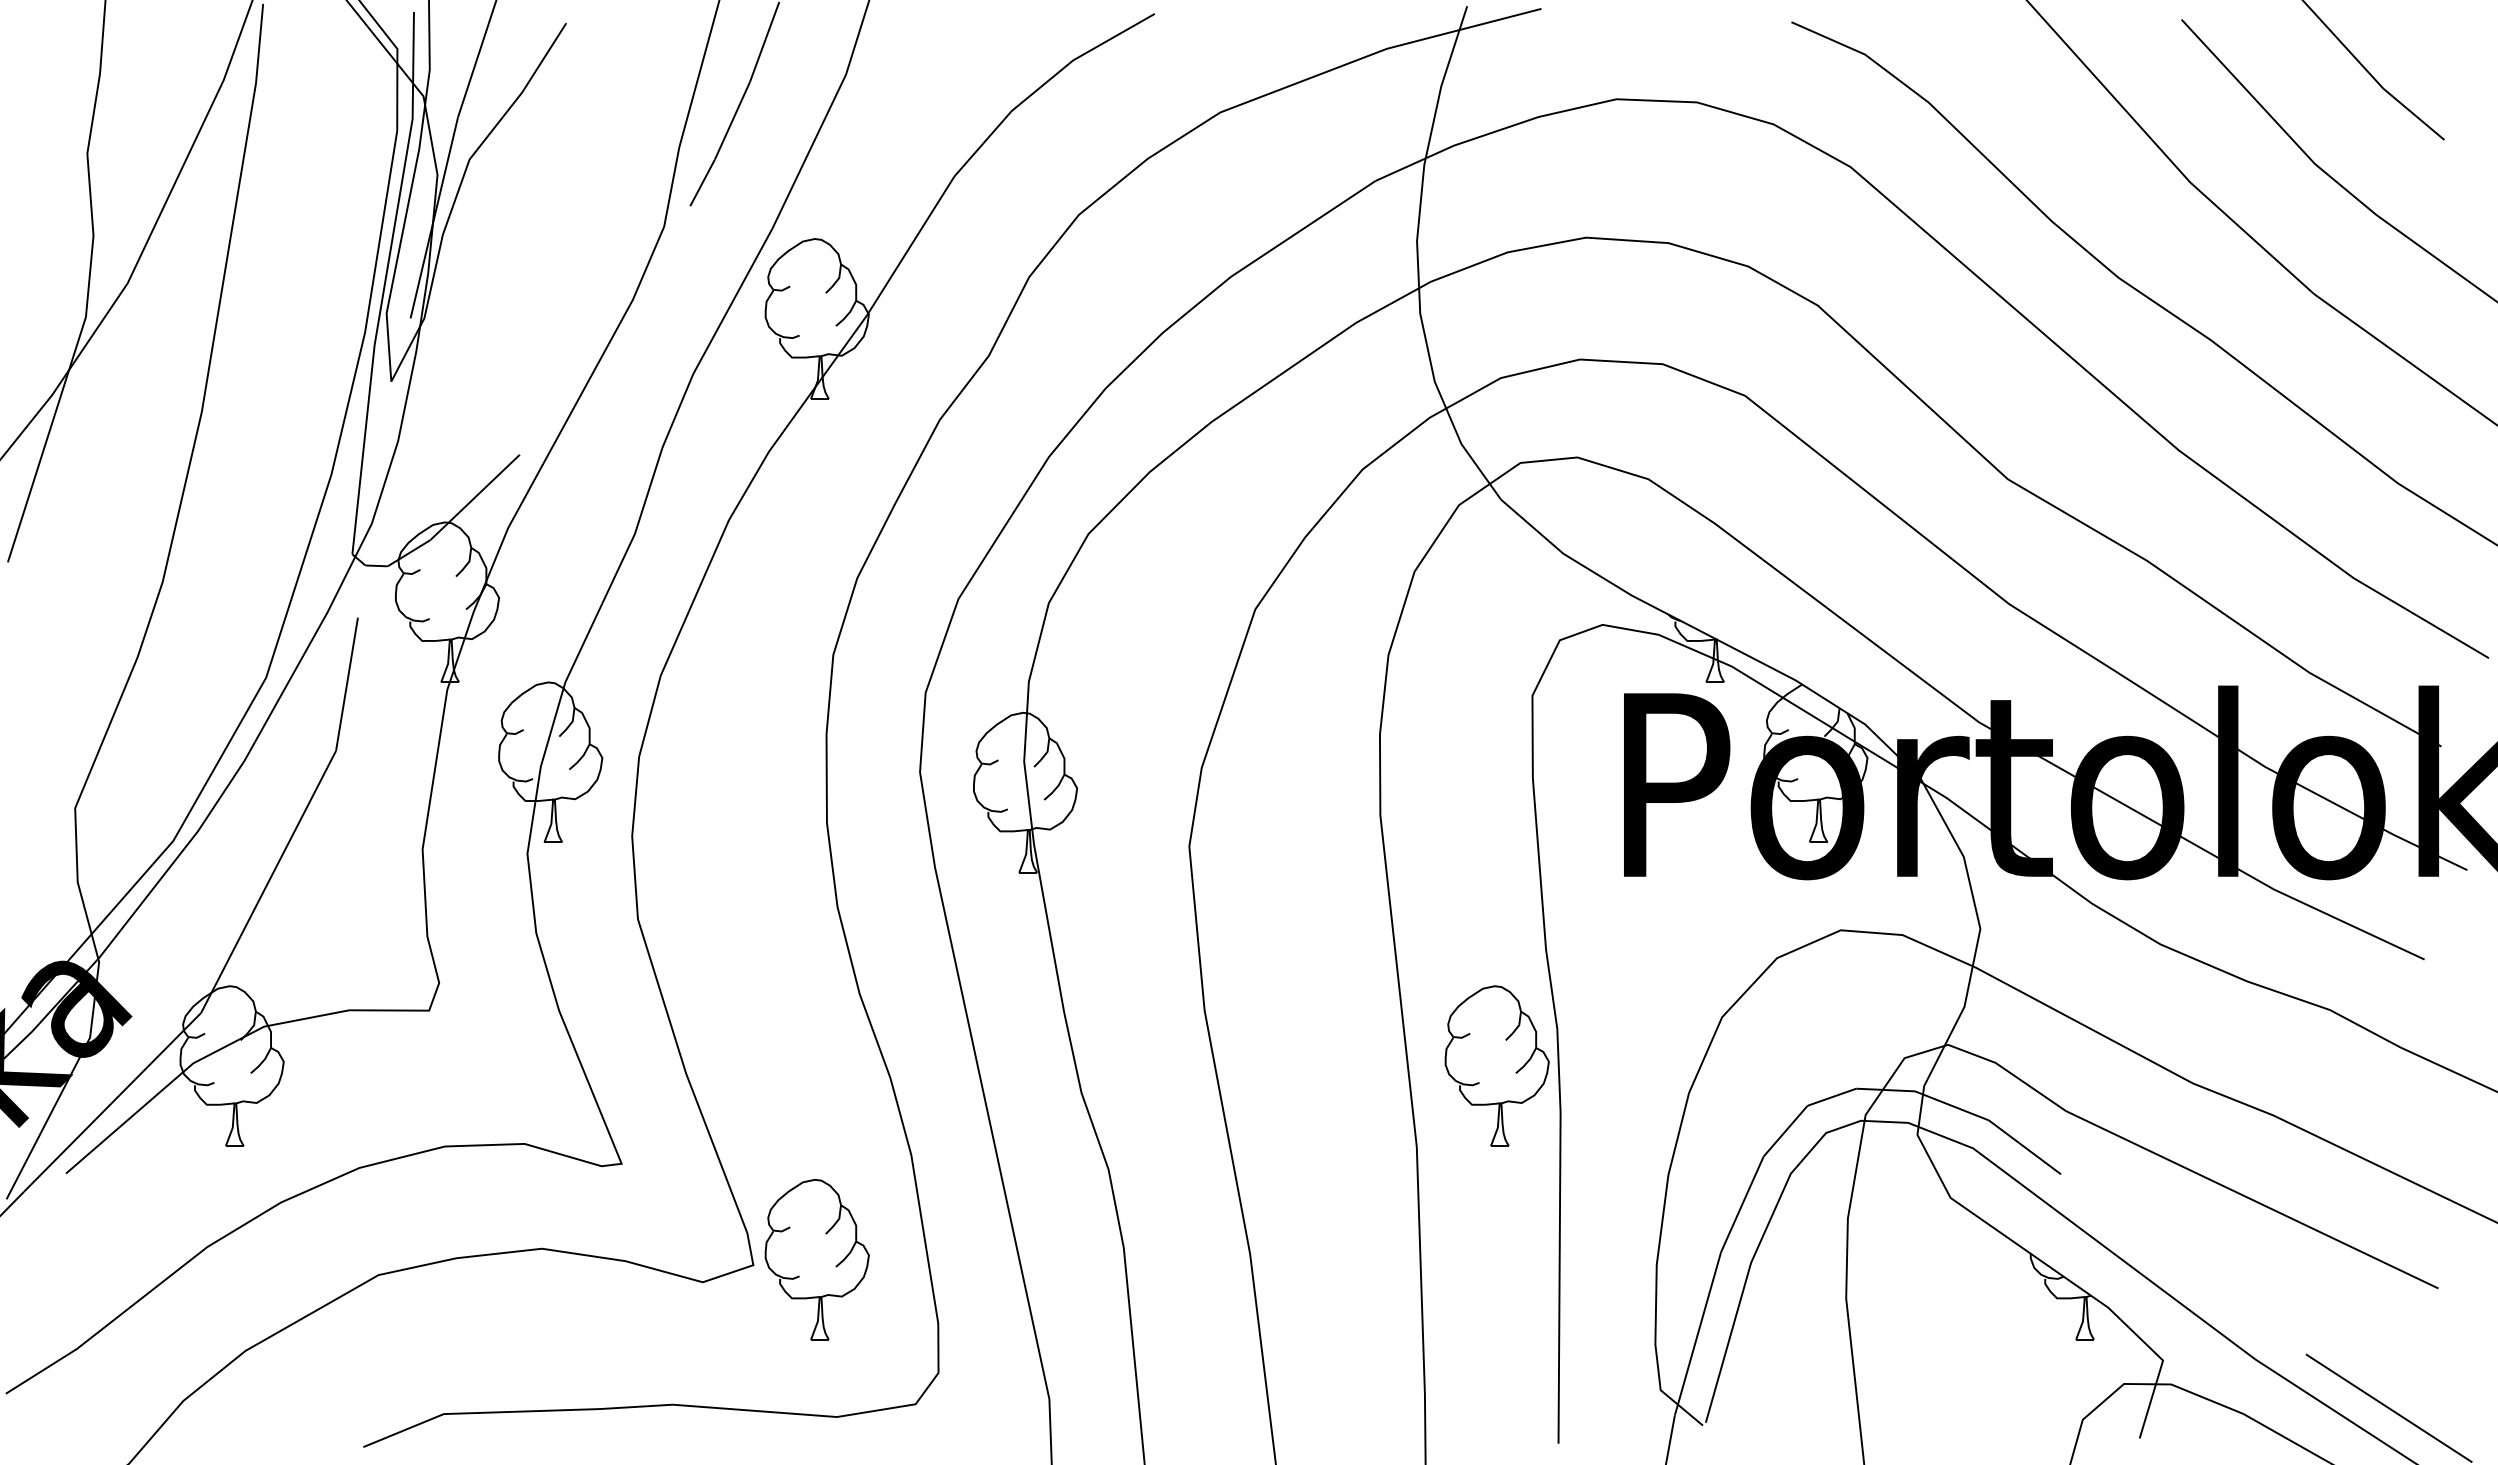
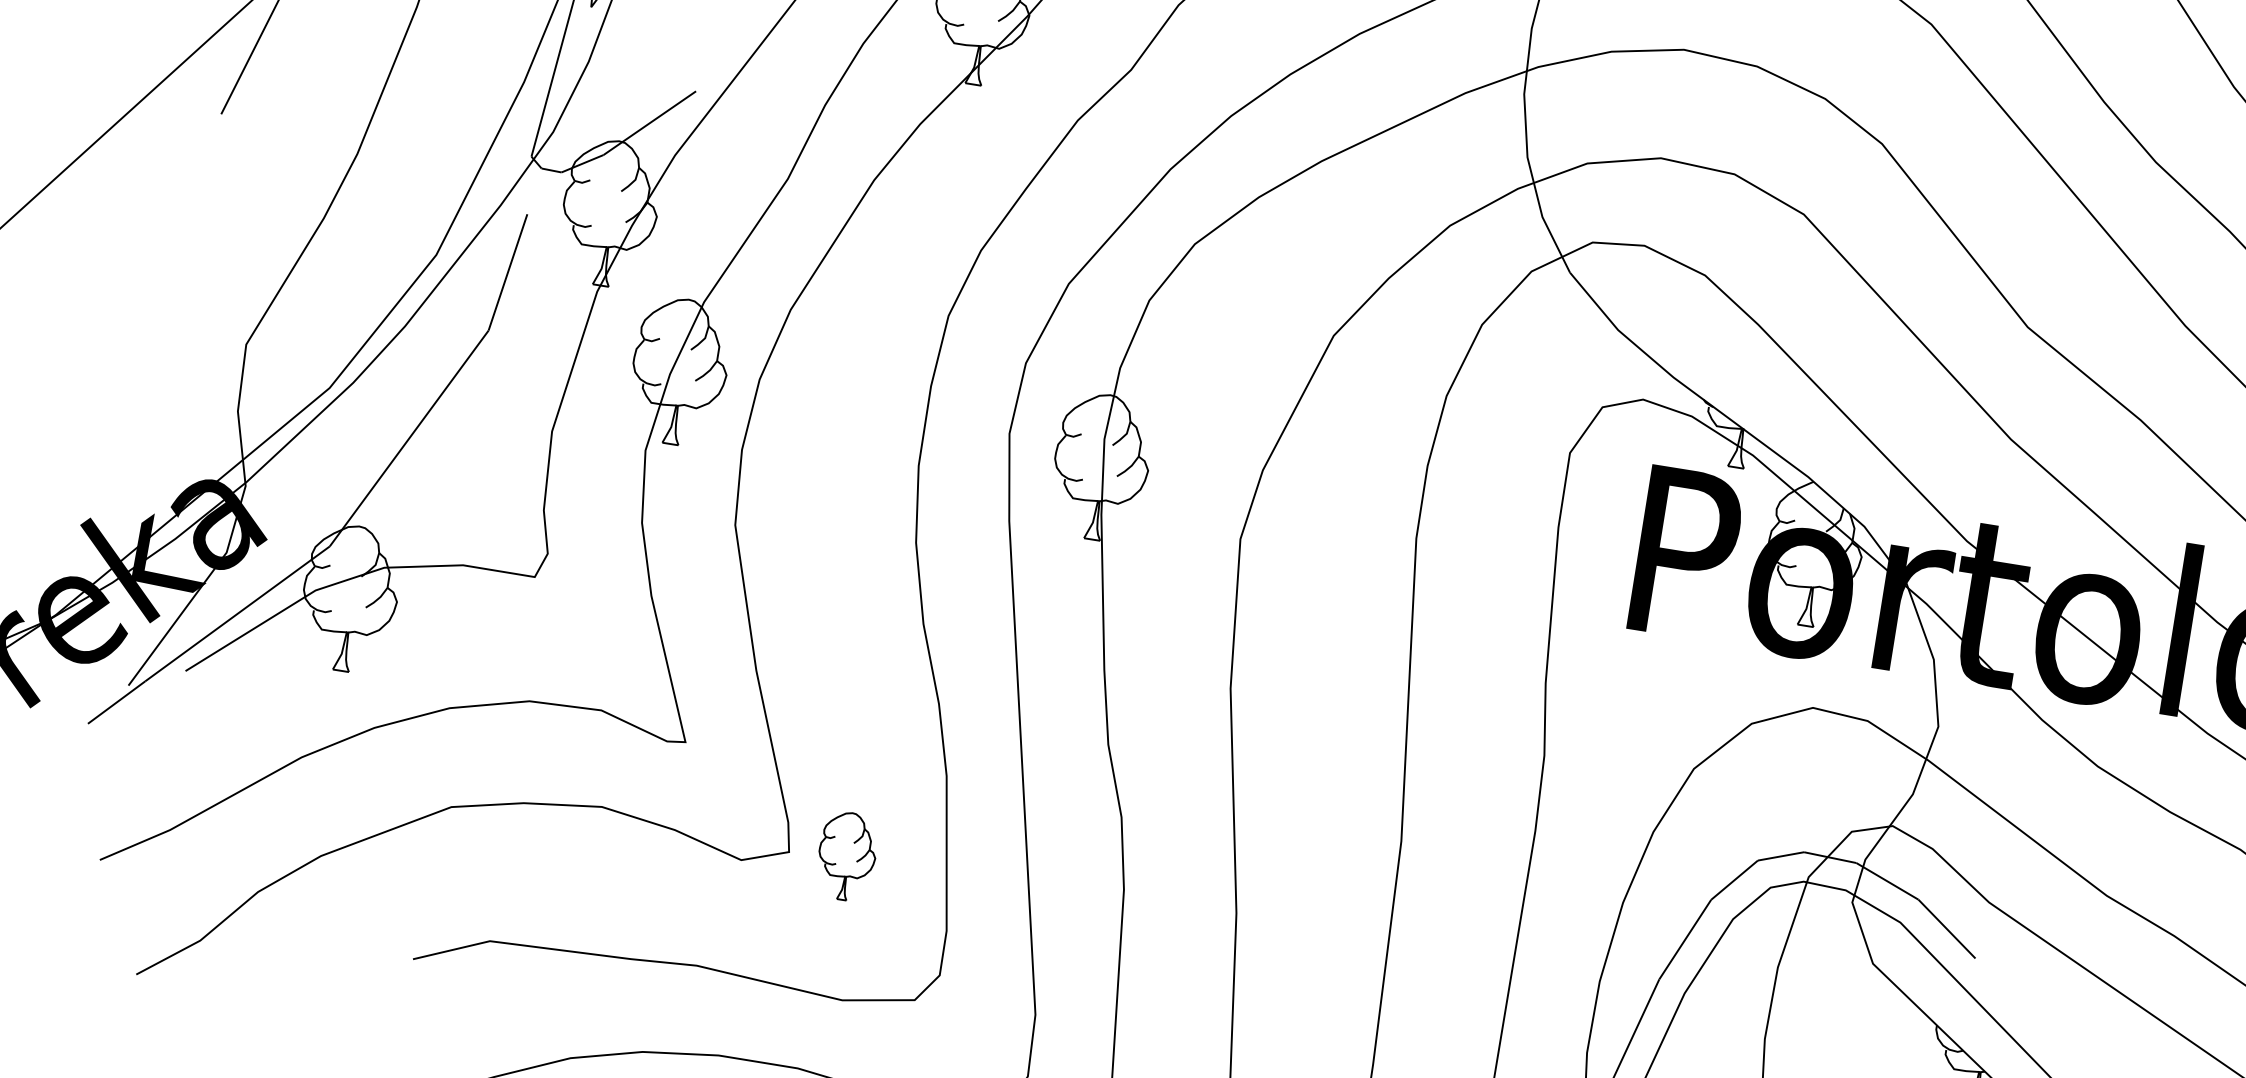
part: (1496, 1065) -> (1484, 779), removed
part: (816, 1259) -> (846, 856), size x0.6

